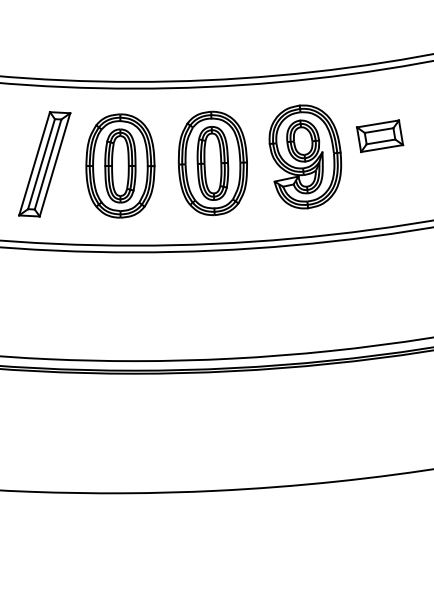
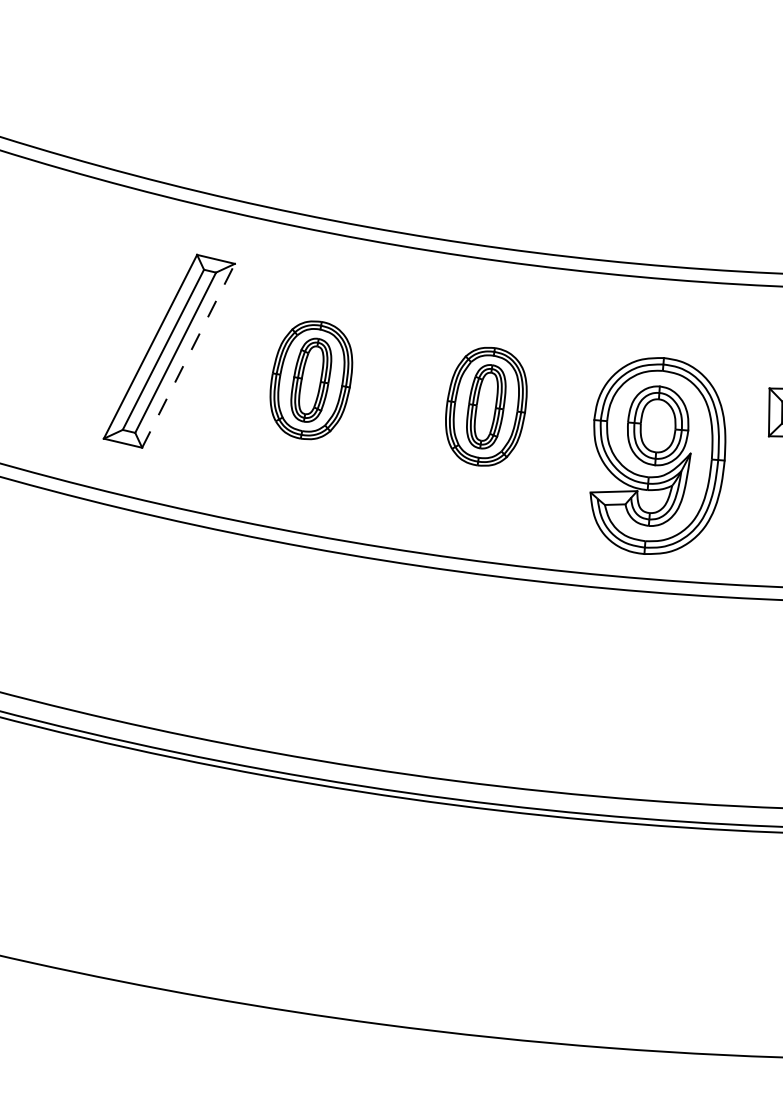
part: (305, 156) -> (657, 455), moved
part: (212, 162) -> (485, 405), size x0.6
line: (55, 164) -> (189, 355), solid -> dashed
part: (120, 165) -> (311, 379), size x0.6

